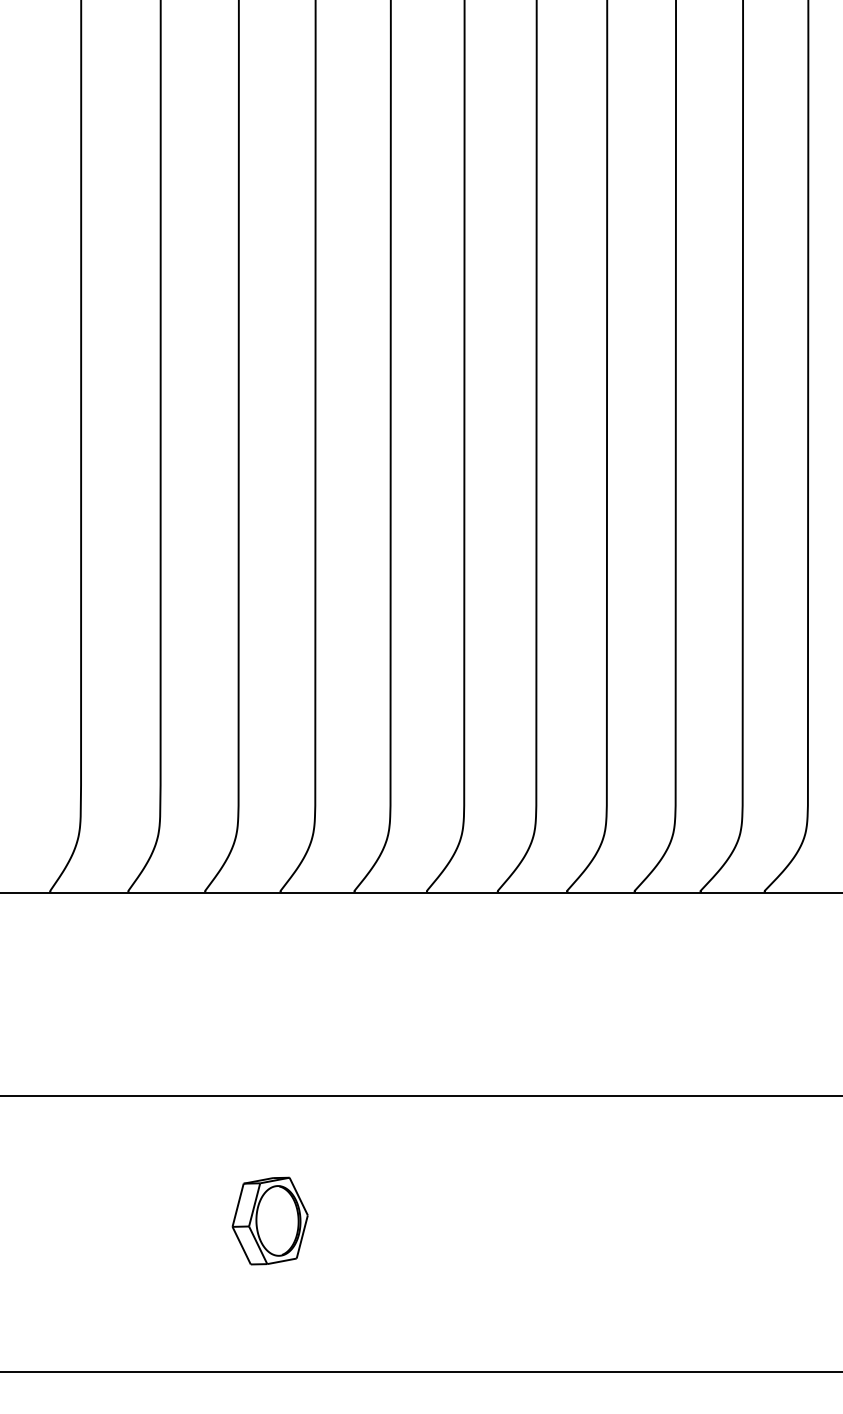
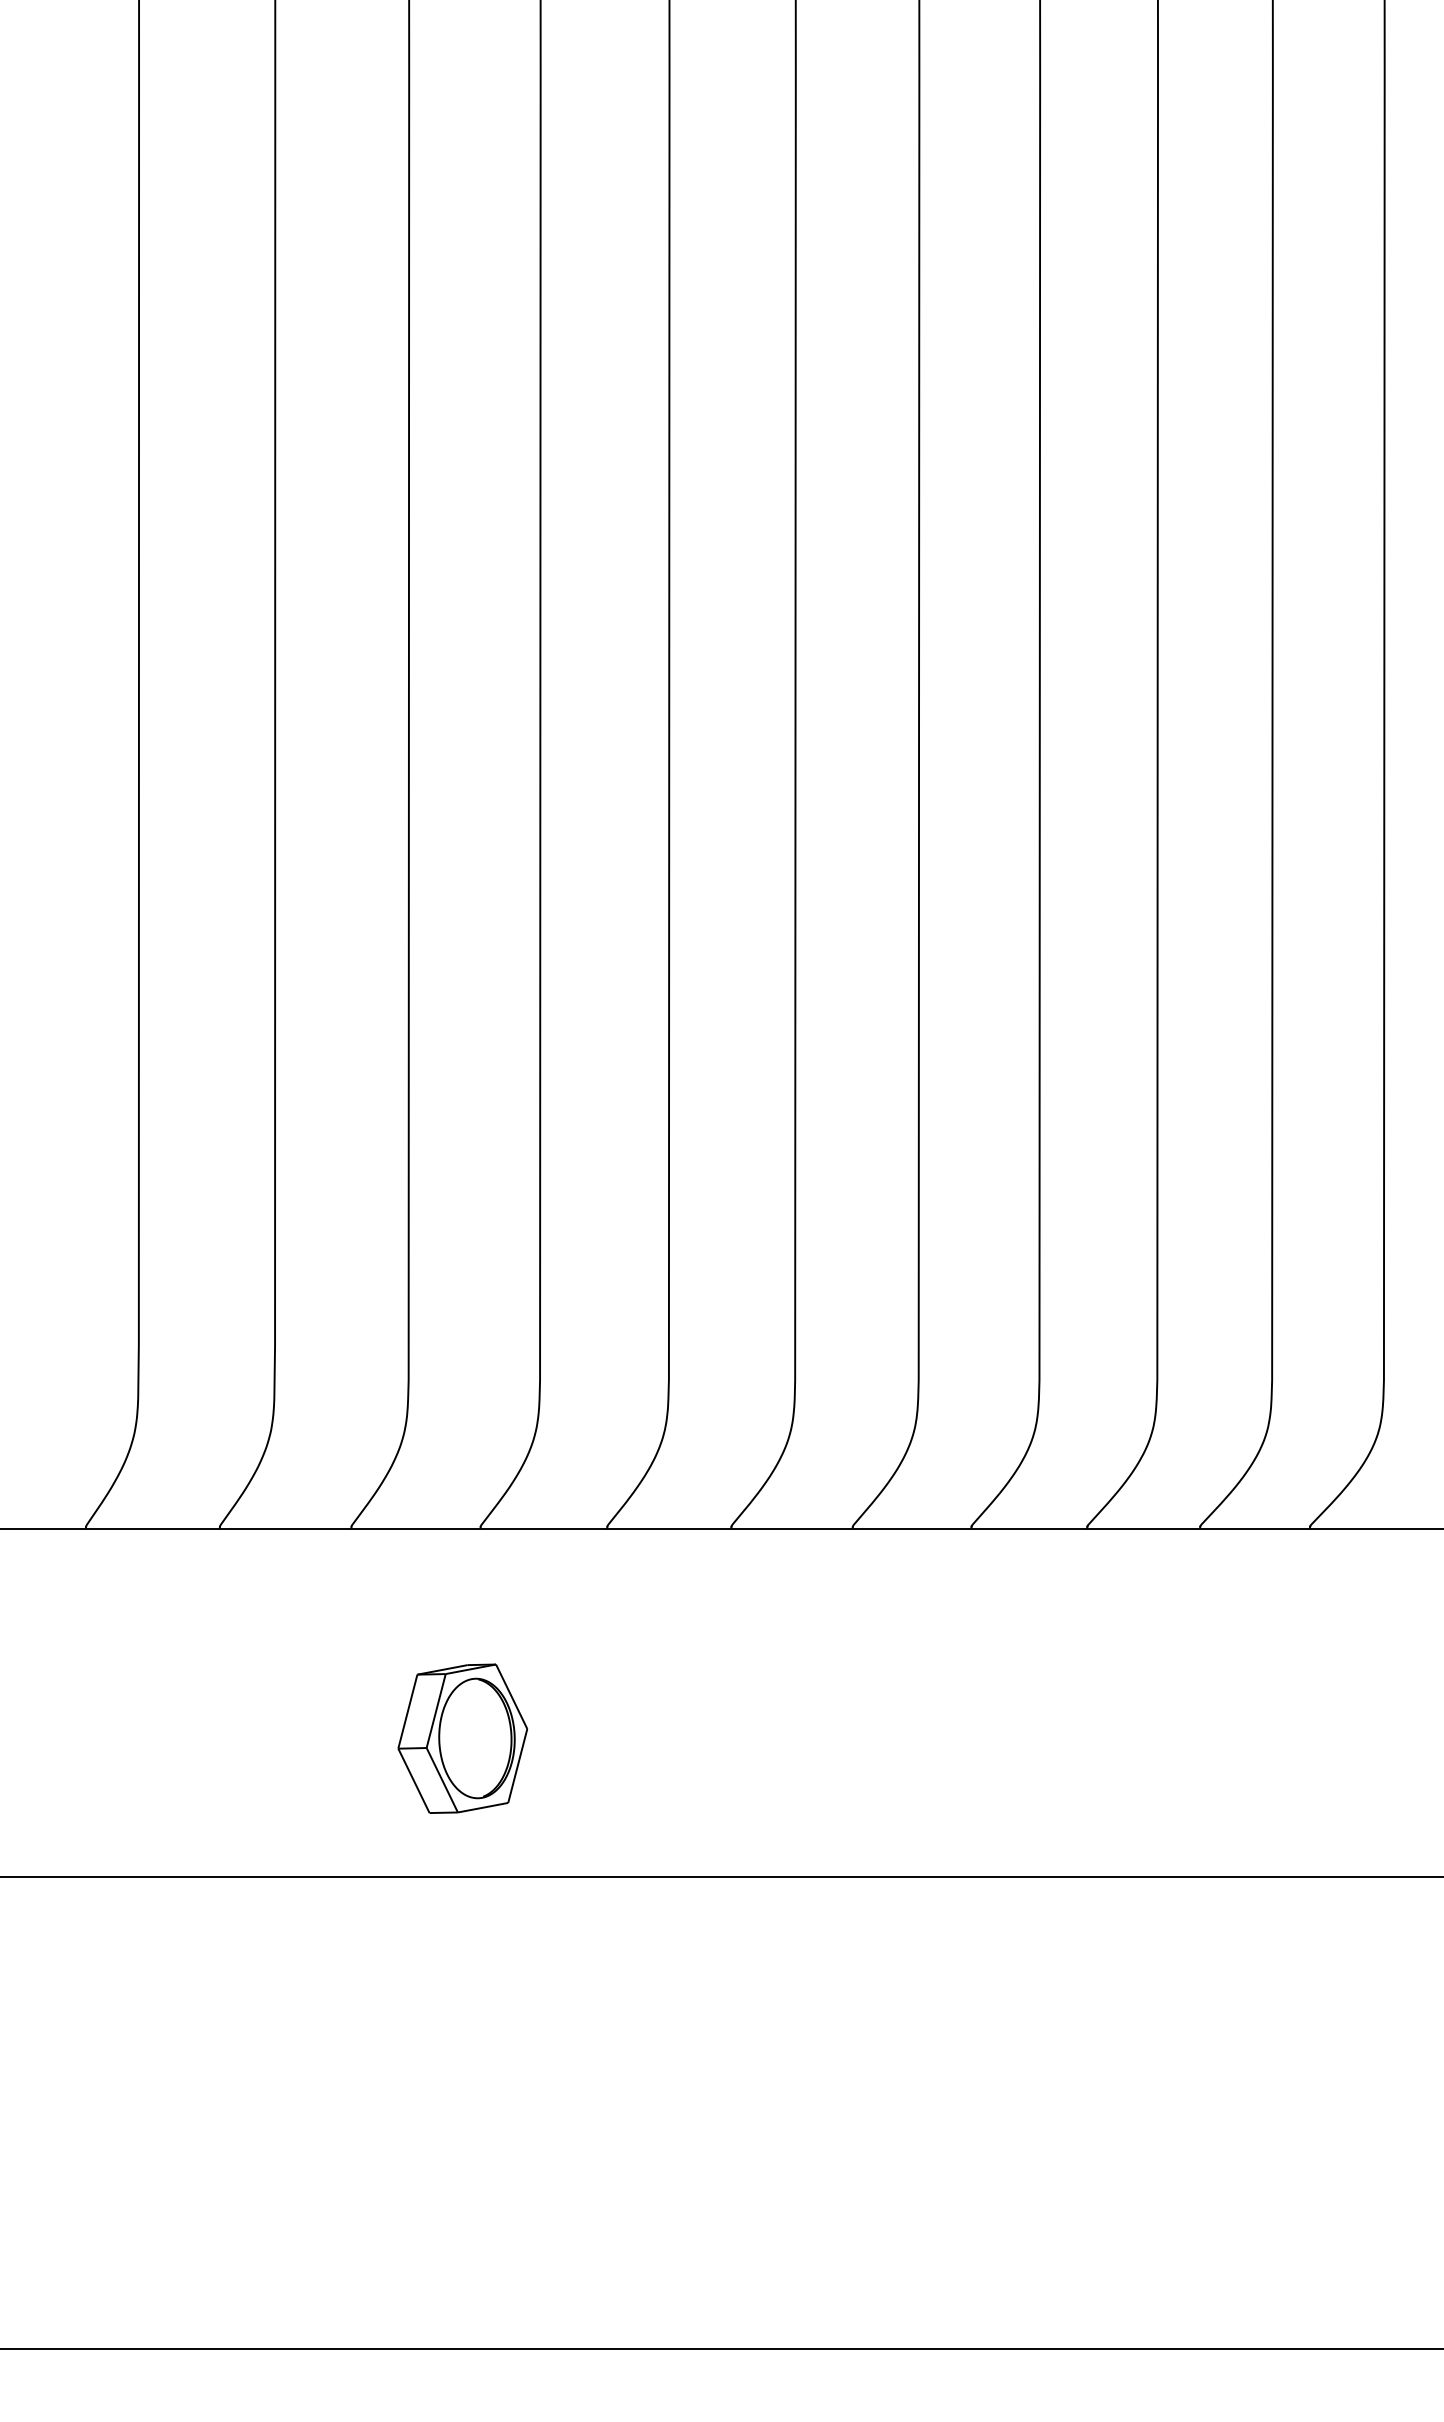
part: (269, 1220) -> (461, 1737), moved

